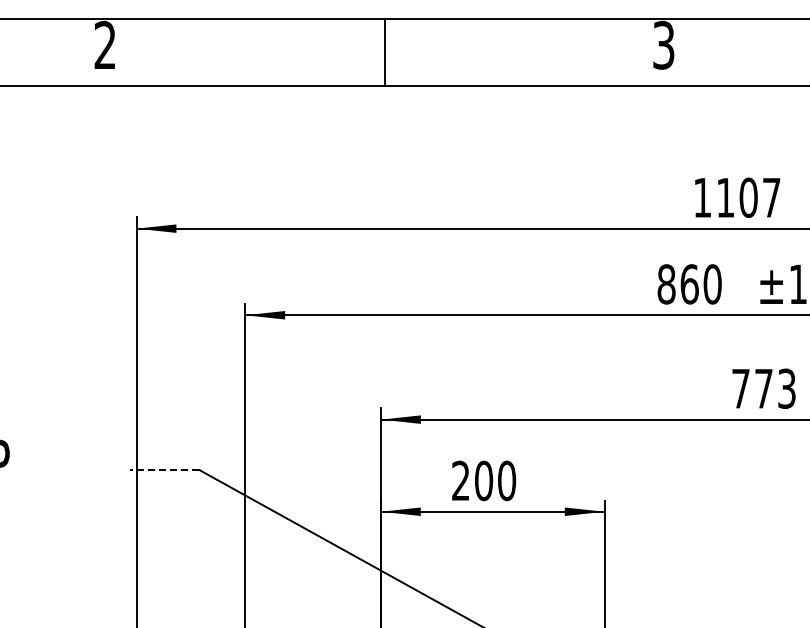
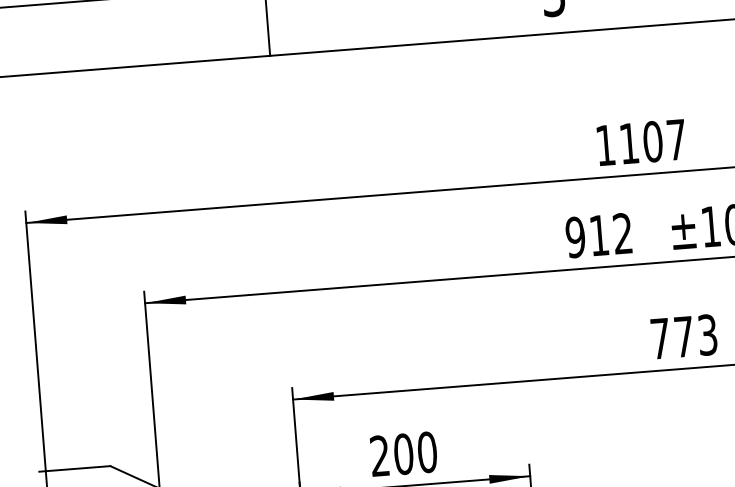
text: (689, 284) -> (599, 235), 860 -> 912
line: (164, 470) -> (74, 469), dashed -> solid

